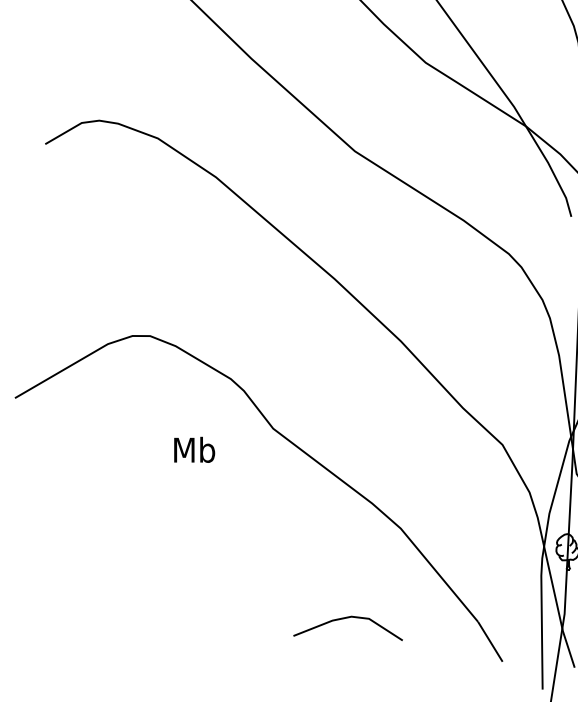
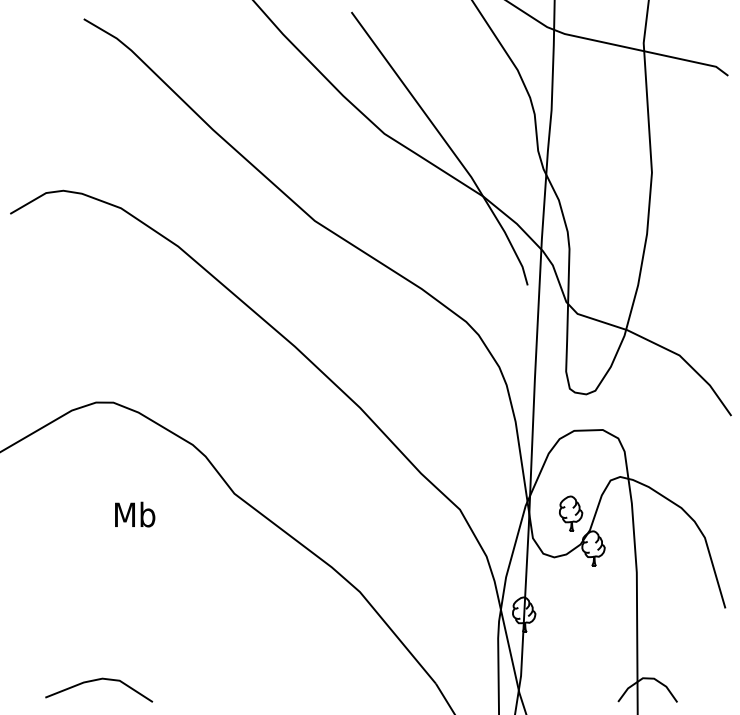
text: (194, 449) -> (135, 514), moved
line: (348, 618) -> (99, 680), moved

